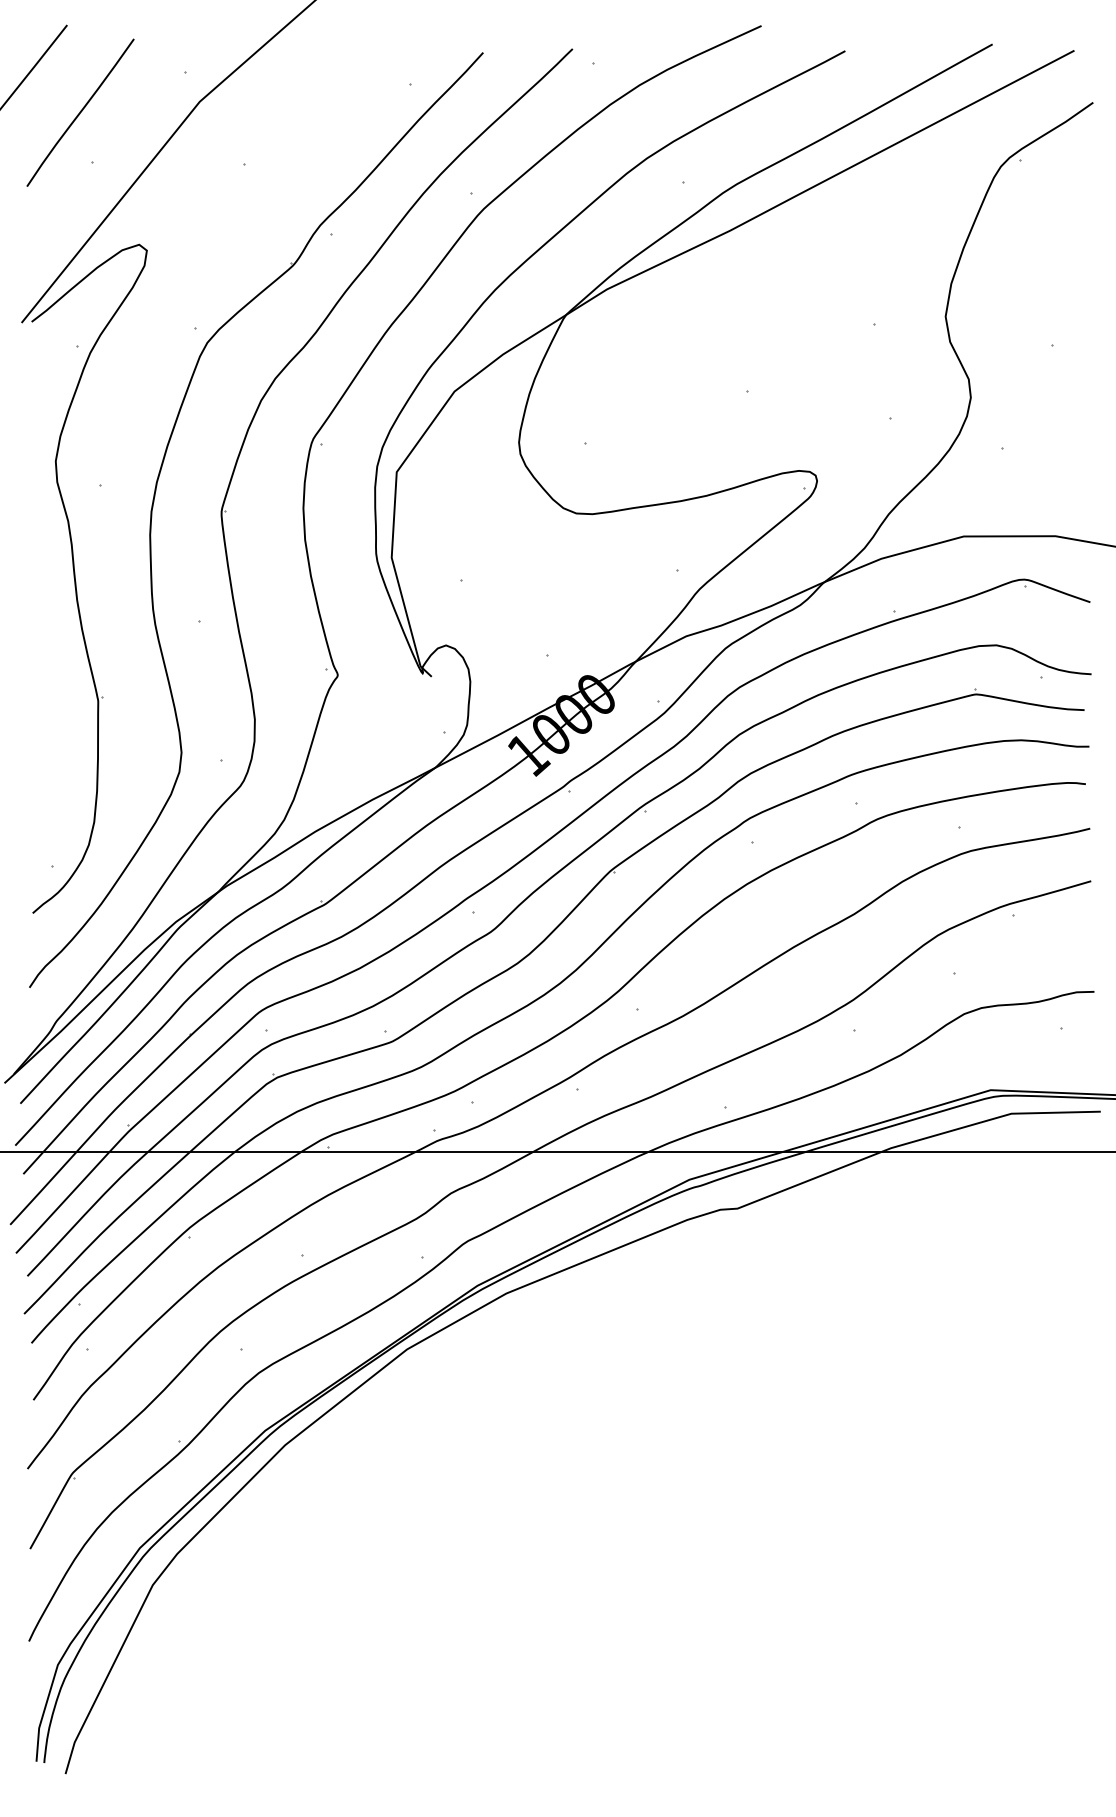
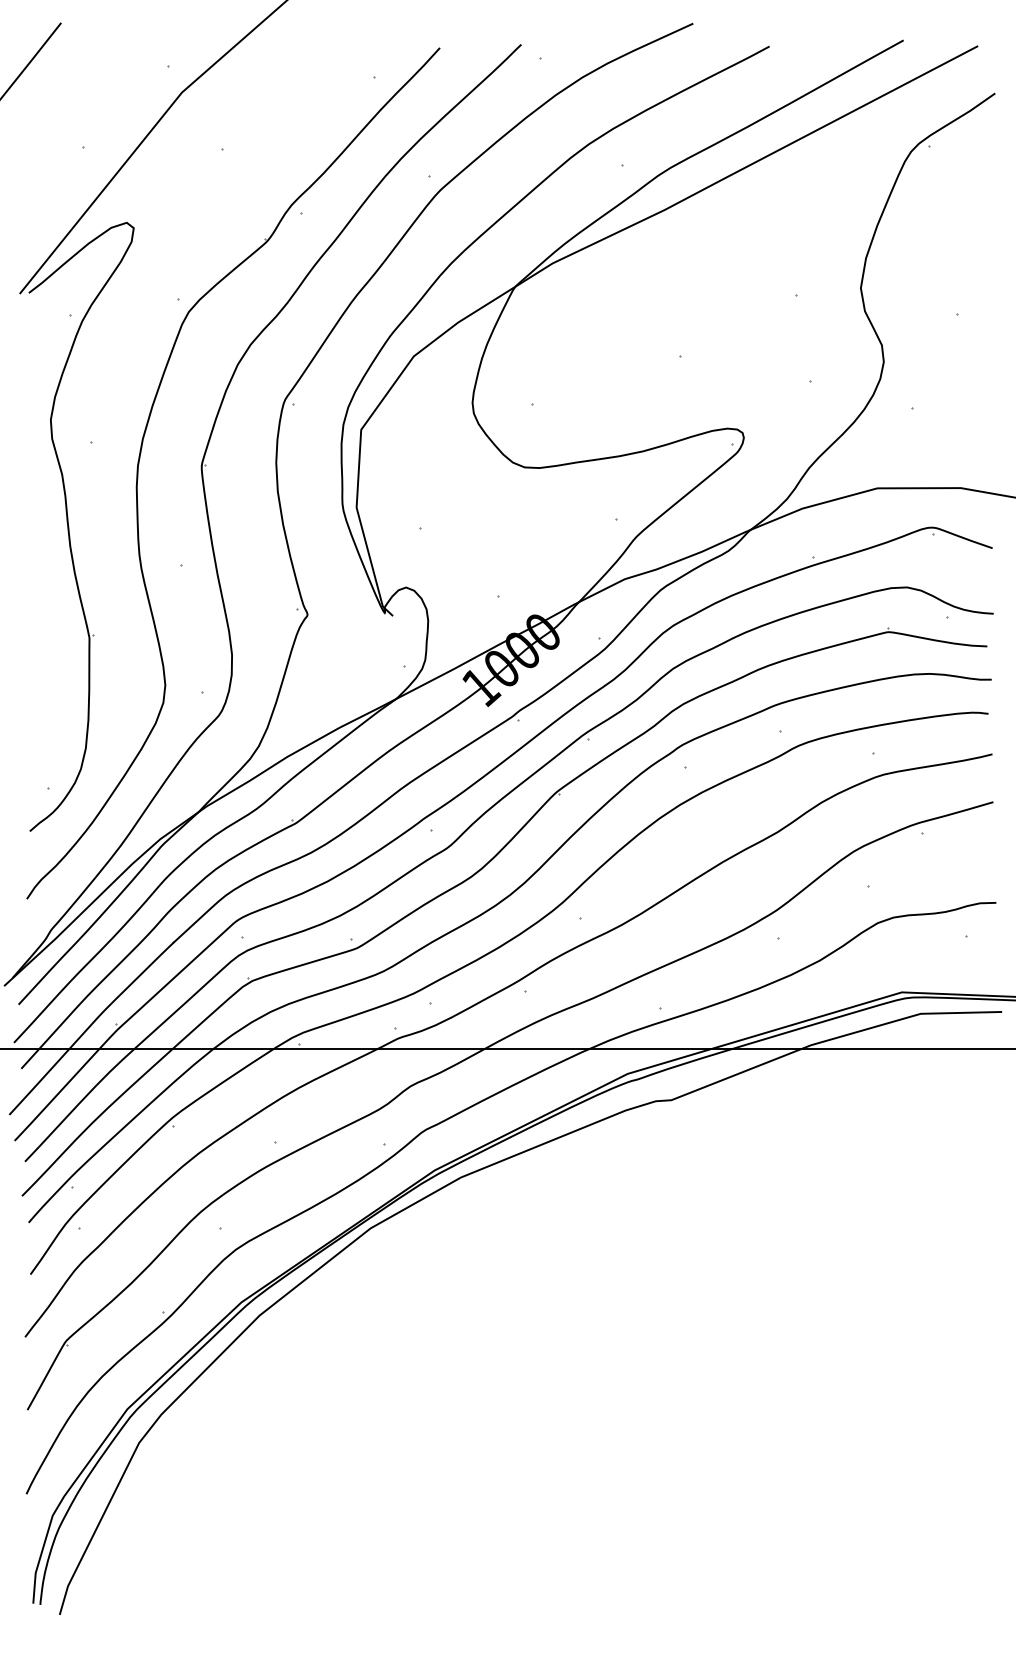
curve: (80, 112) -> (73, 102), removed

